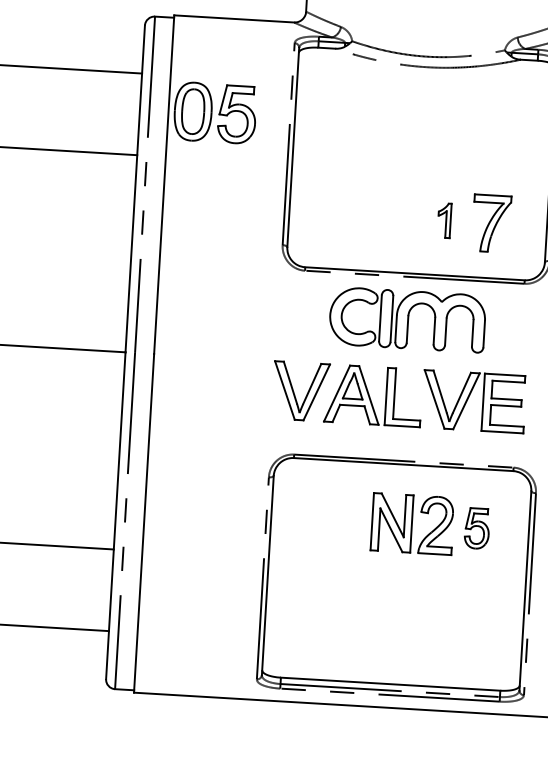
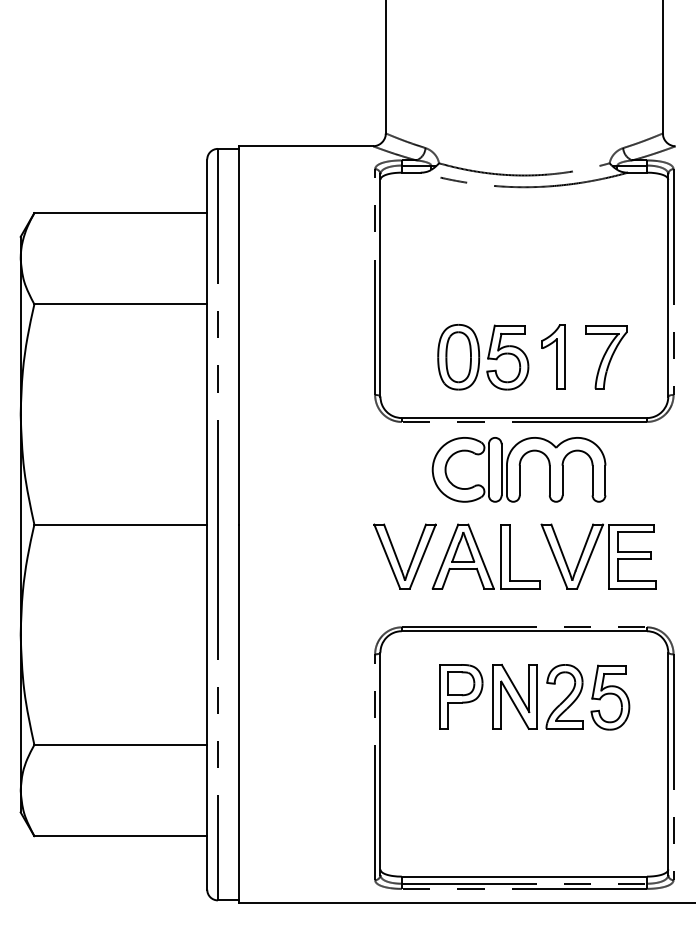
part: (215, 113) -> (483, 357), moved
part: (444, 220) -> (553, 356), size x1.67
part: (343, 519) -> (461, 696), added
part: (477, 528) -> (610, 697), size x1.43

